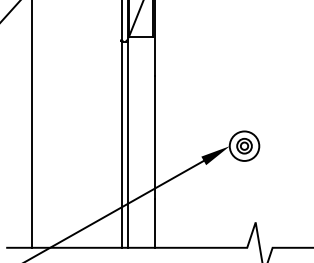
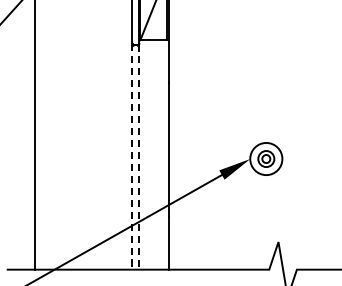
line: (121, 144) -> (132, 157), solid -> dashed
line: (127, 144) -> (138, 157), solid -> dashed

